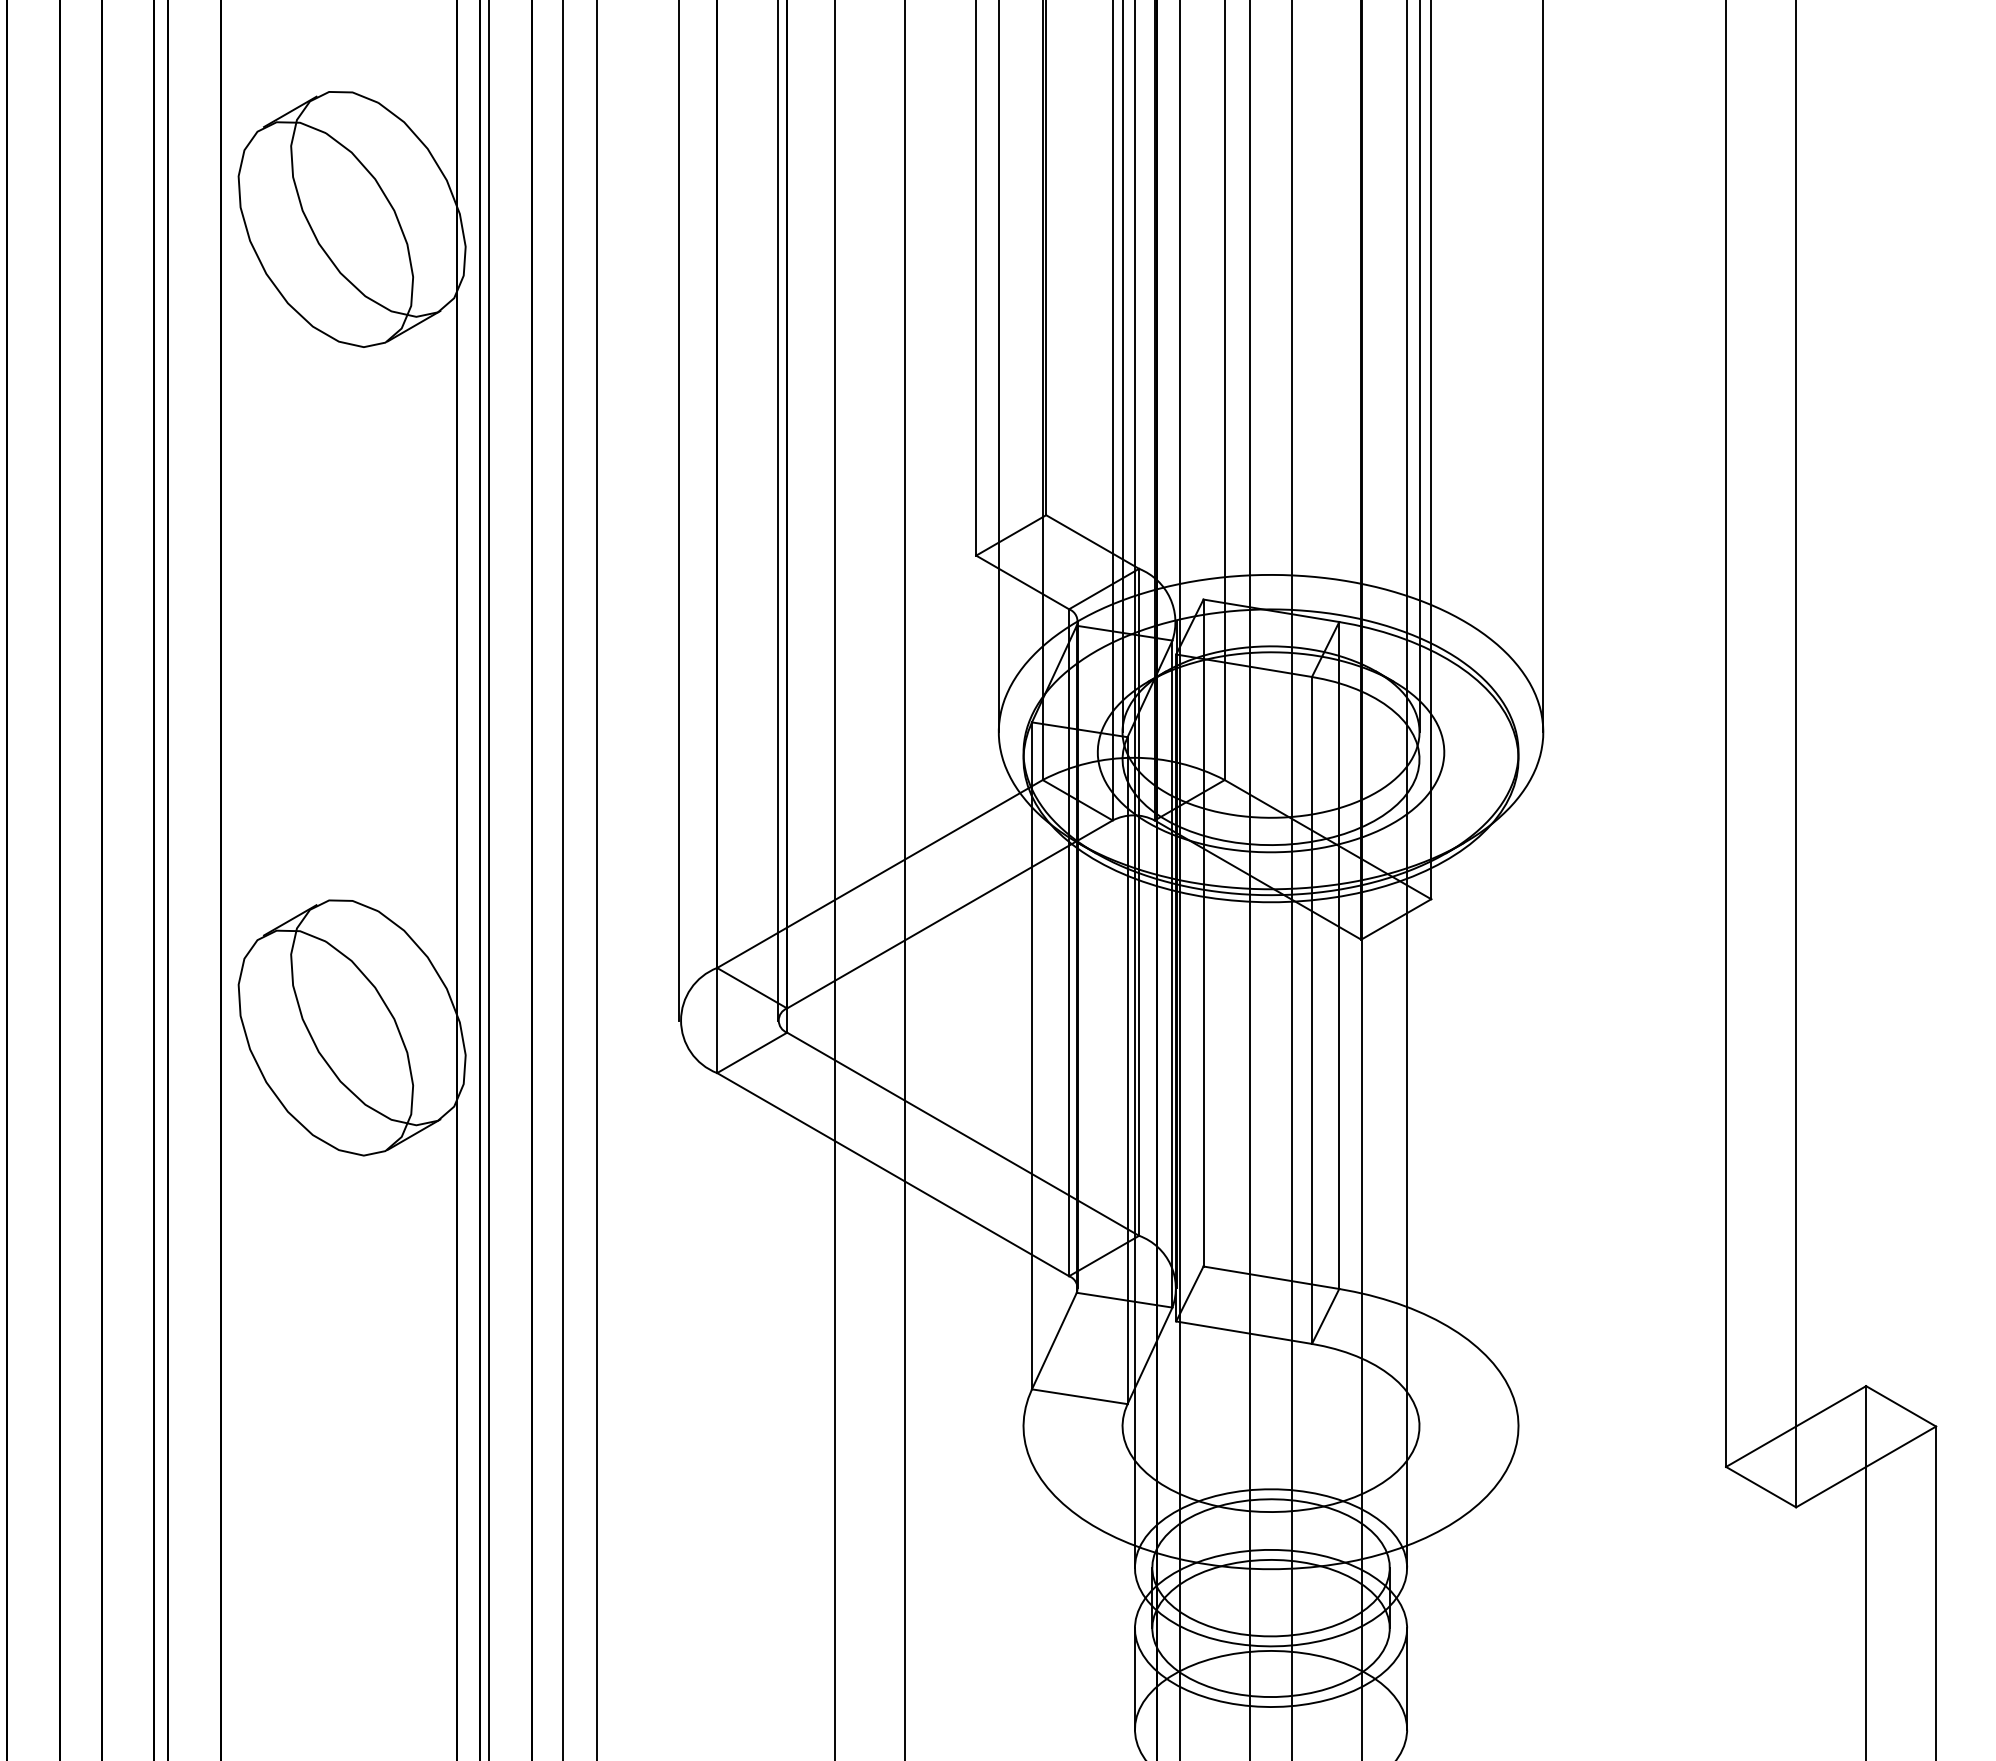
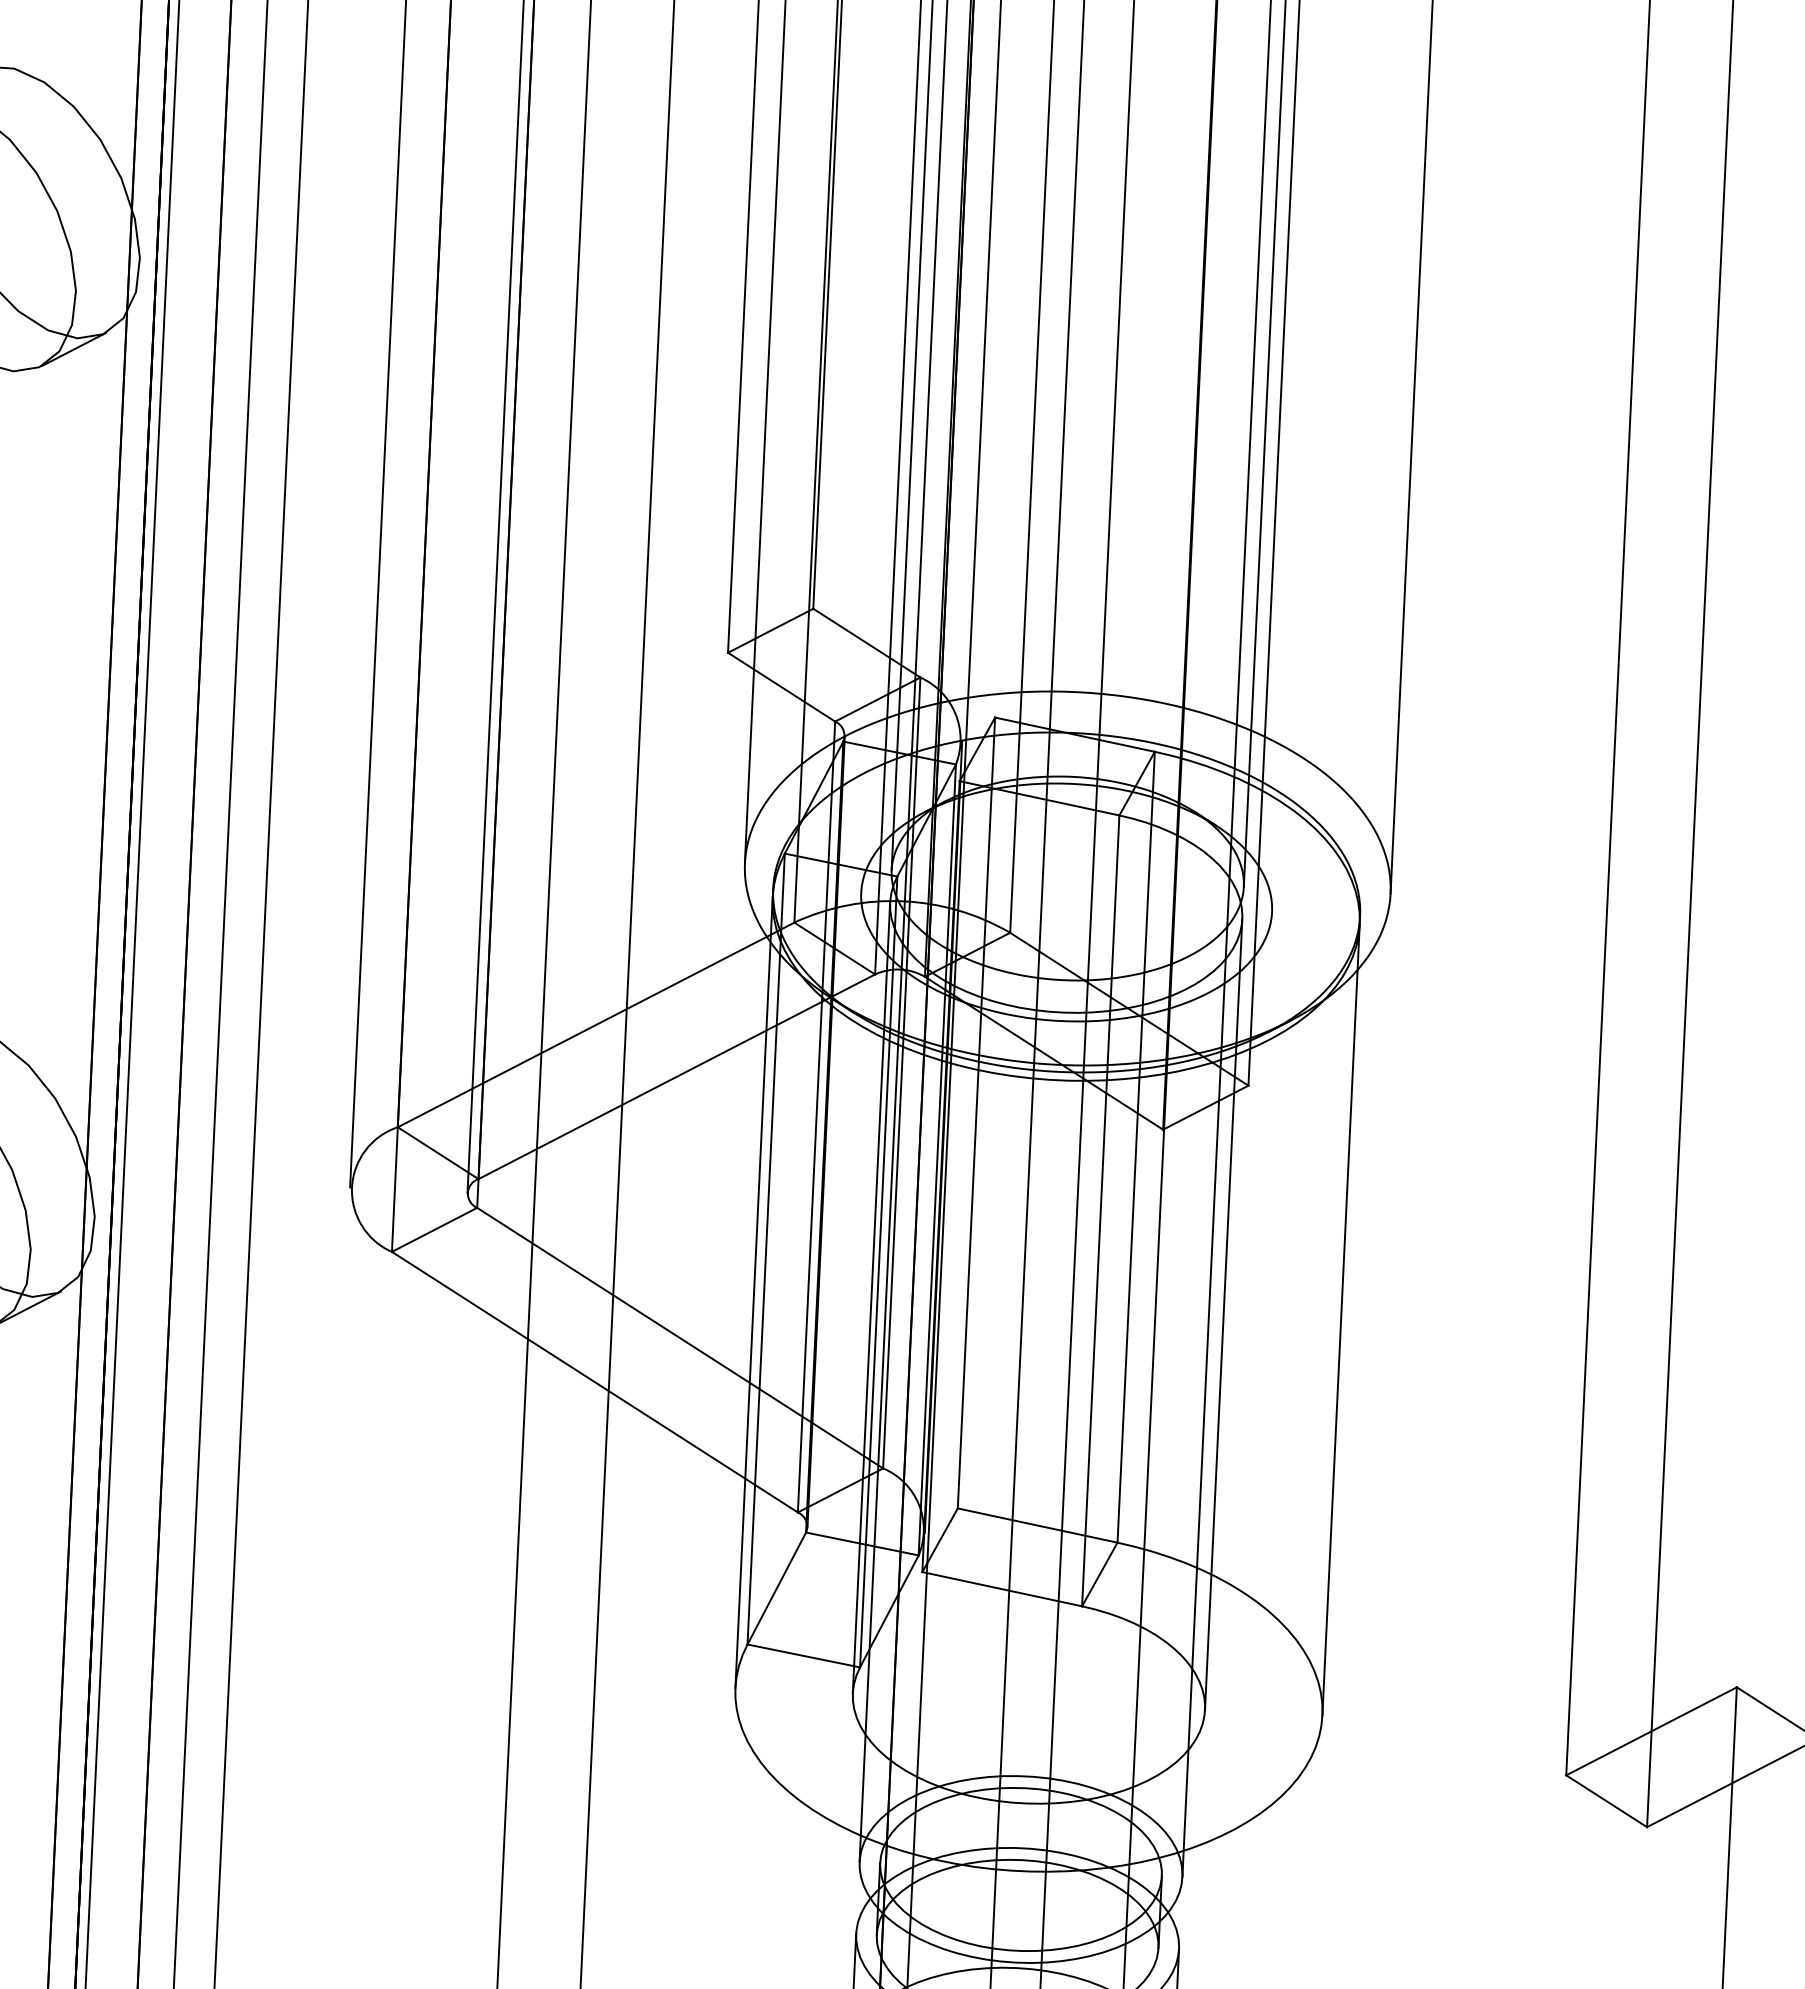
line: (1023, 1092) -> (754, 1292), added
line: (1122, 1092) -> (871, 1297), added
line: (1419, 1092) -> (1223, 1314), added
line: (1518, 1092) -> (1341, 1319), added

